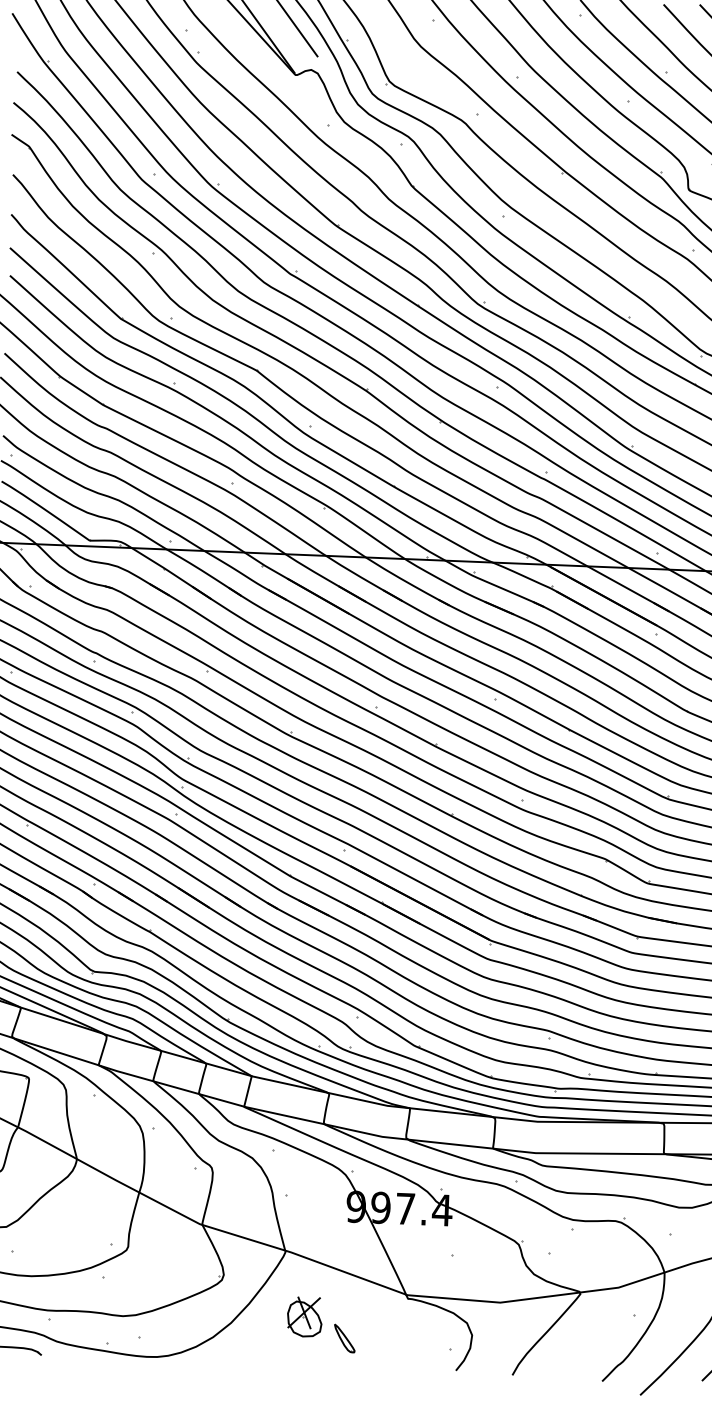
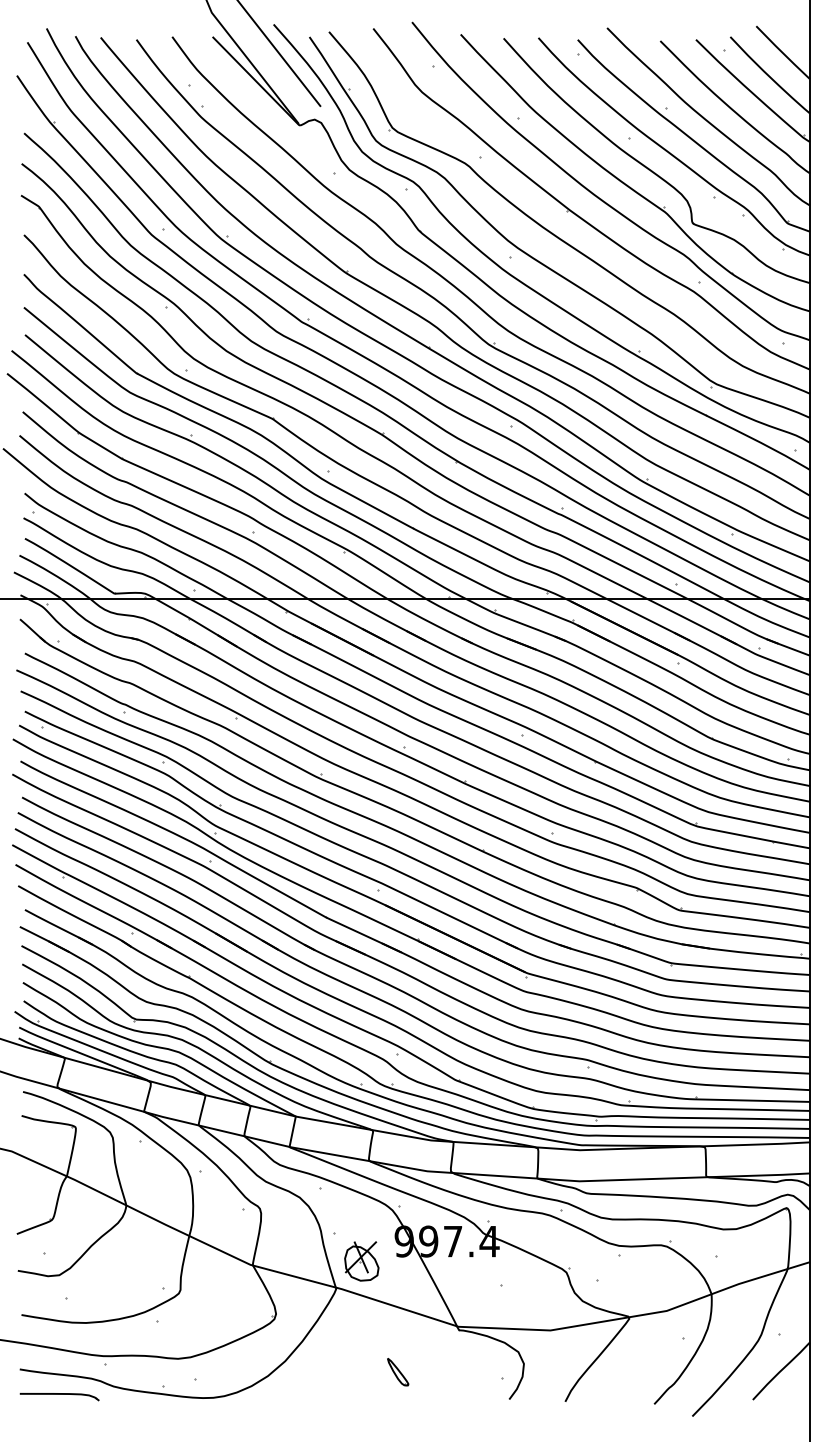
part: (304, 1317) -> (361, 1261), moved

